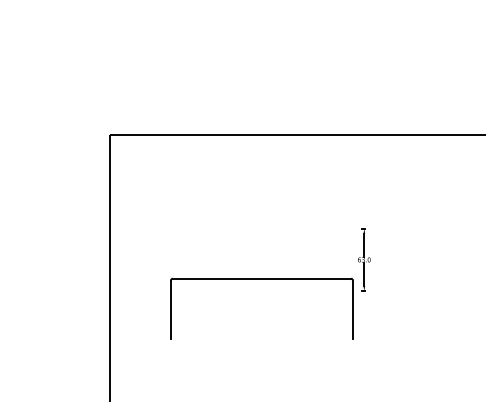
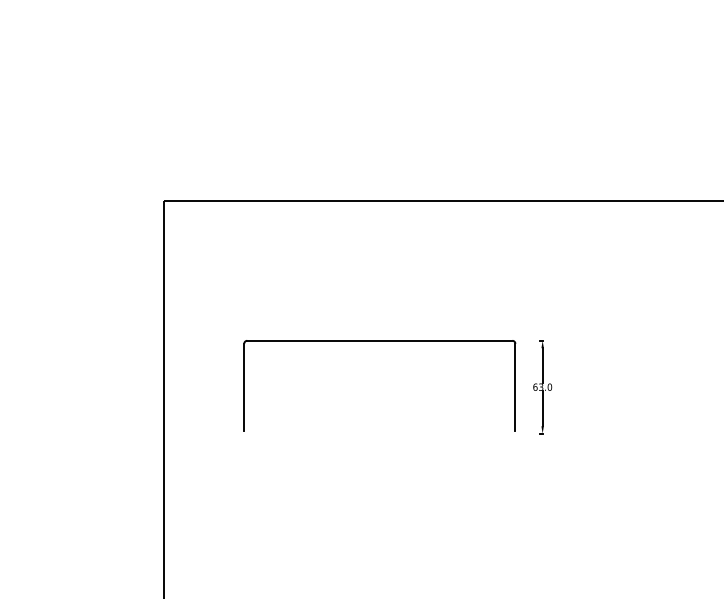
part: (261, 279) -> (379, 341), moved

